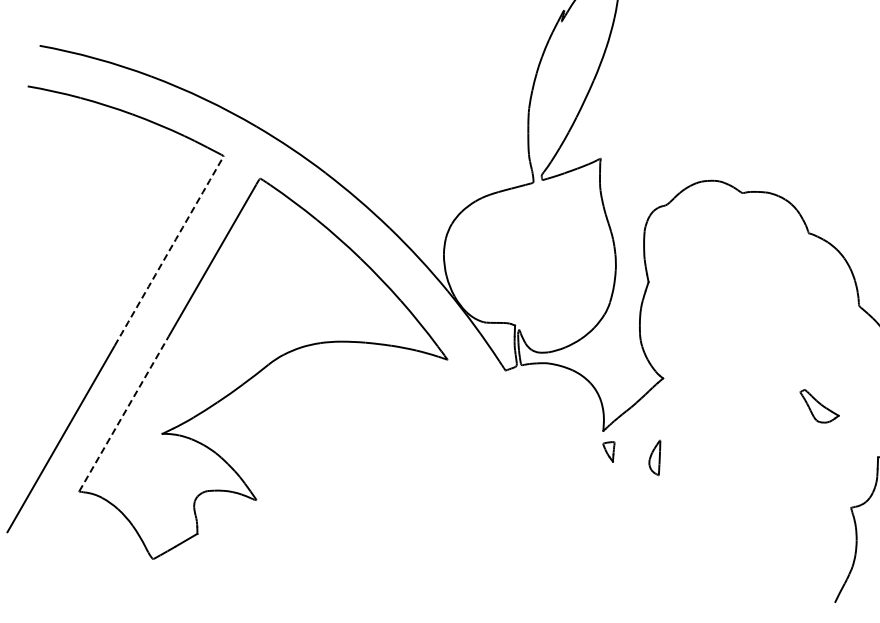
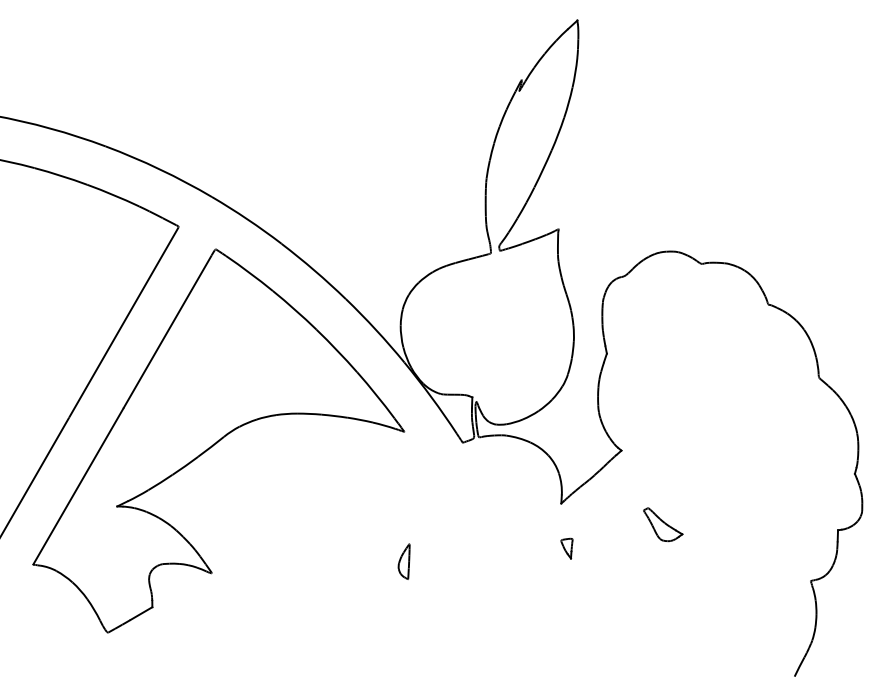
arc: (168, 251) -> (123, 322), dashed -> solid
part: (819, 406) -> (663, 524), moved
line: (124, 414) -> (78, 486), dashed -> solid
part: (608, 451) -> (566, 548), moved
part: (654, 457) -> (403, 561), moved

